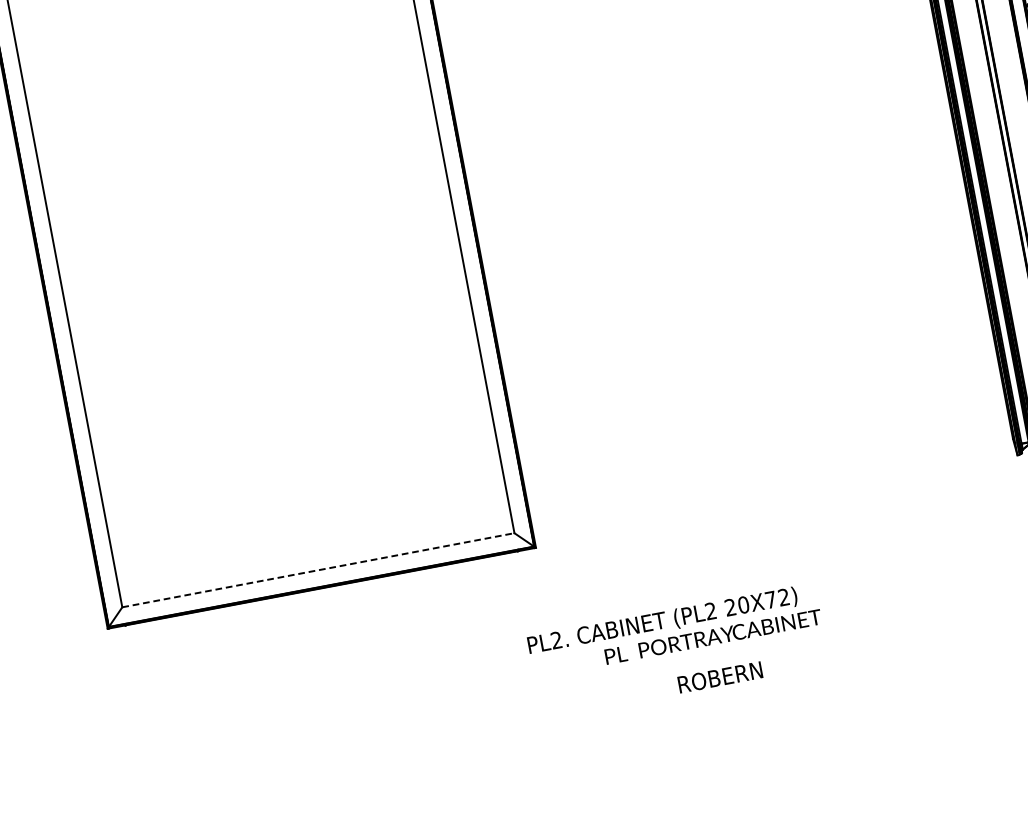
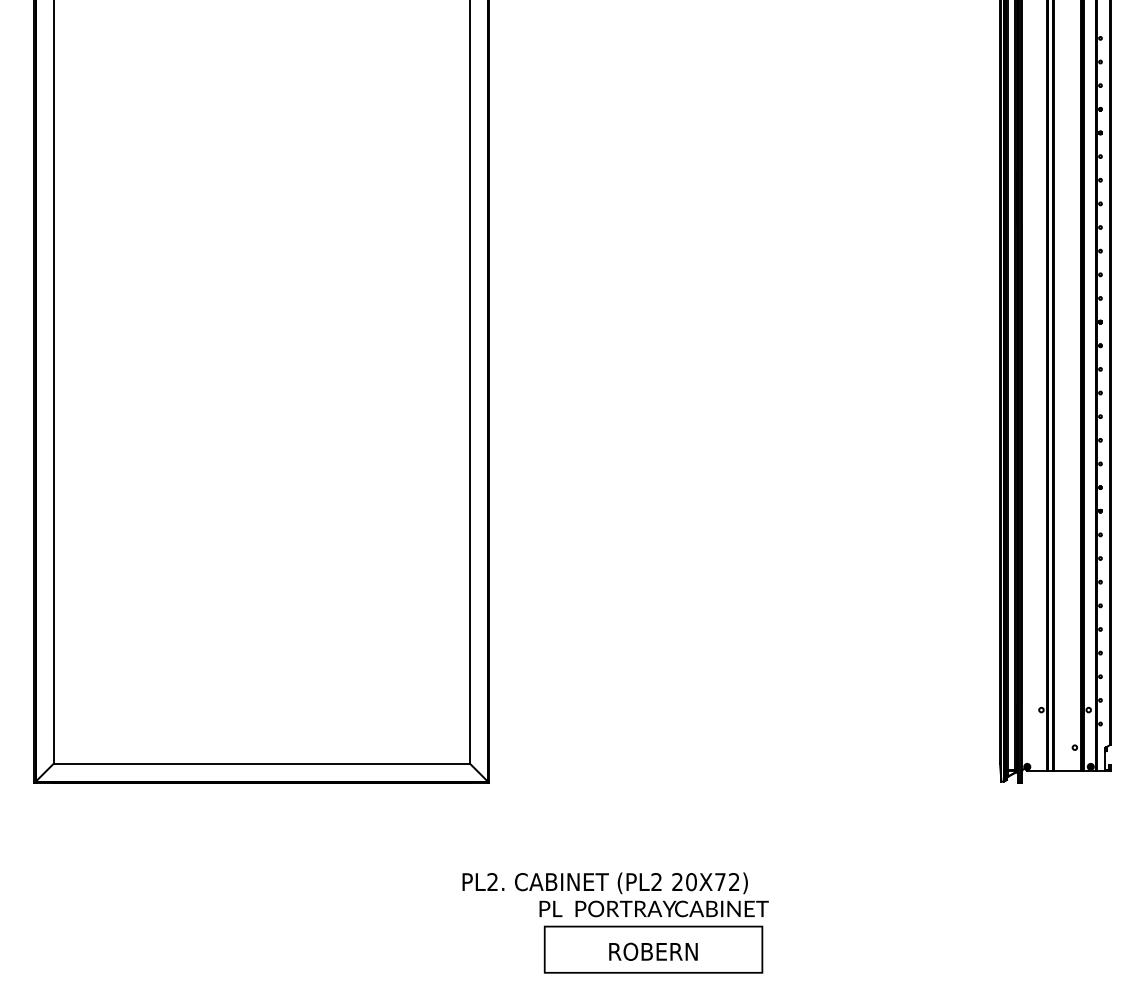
line: (318, 569) -> (262, 763), dashed -> solid
part: (719, 675) -> (653, 949), added

